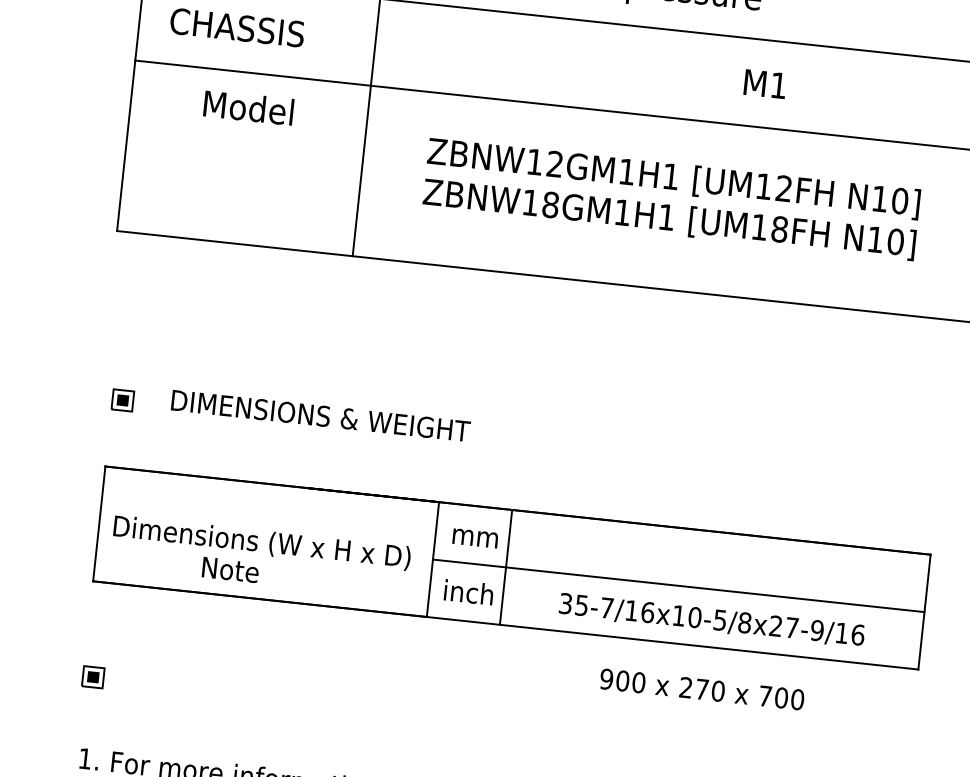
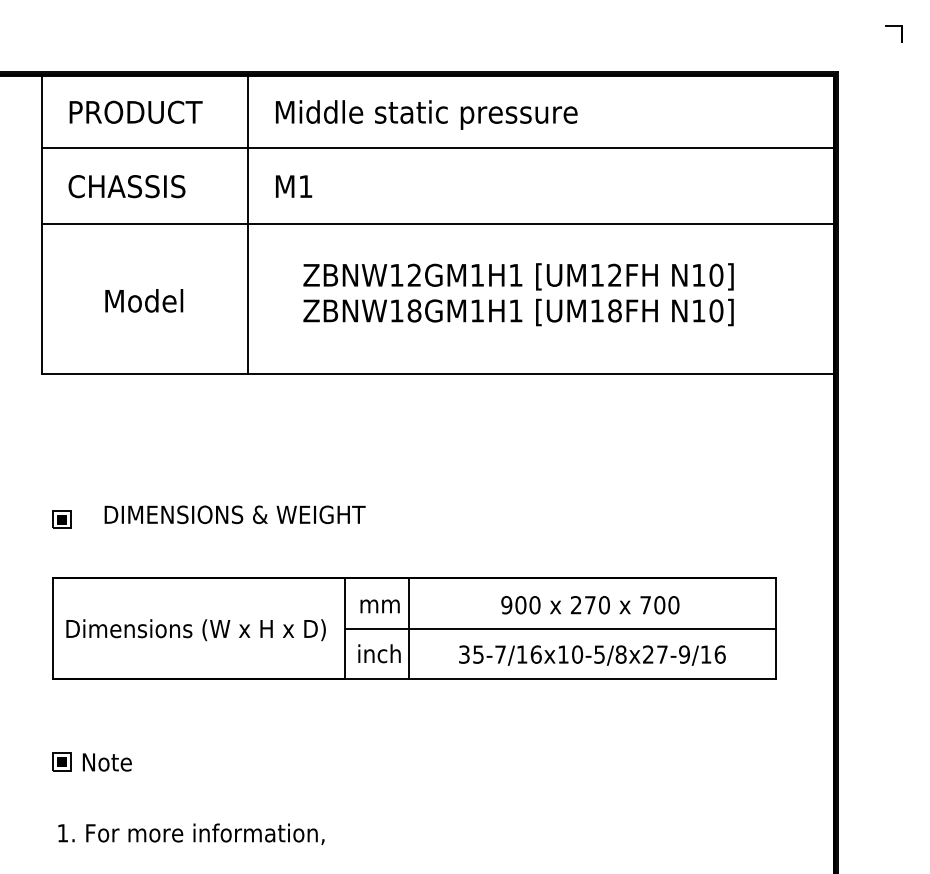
text: (765, 84) -> (294, 186), moved
text: (249, 107) -> (144, 300), moved
text: (229, 570) -> (106, 762), moved
text: (702, 689) -> (590, 605), moved

